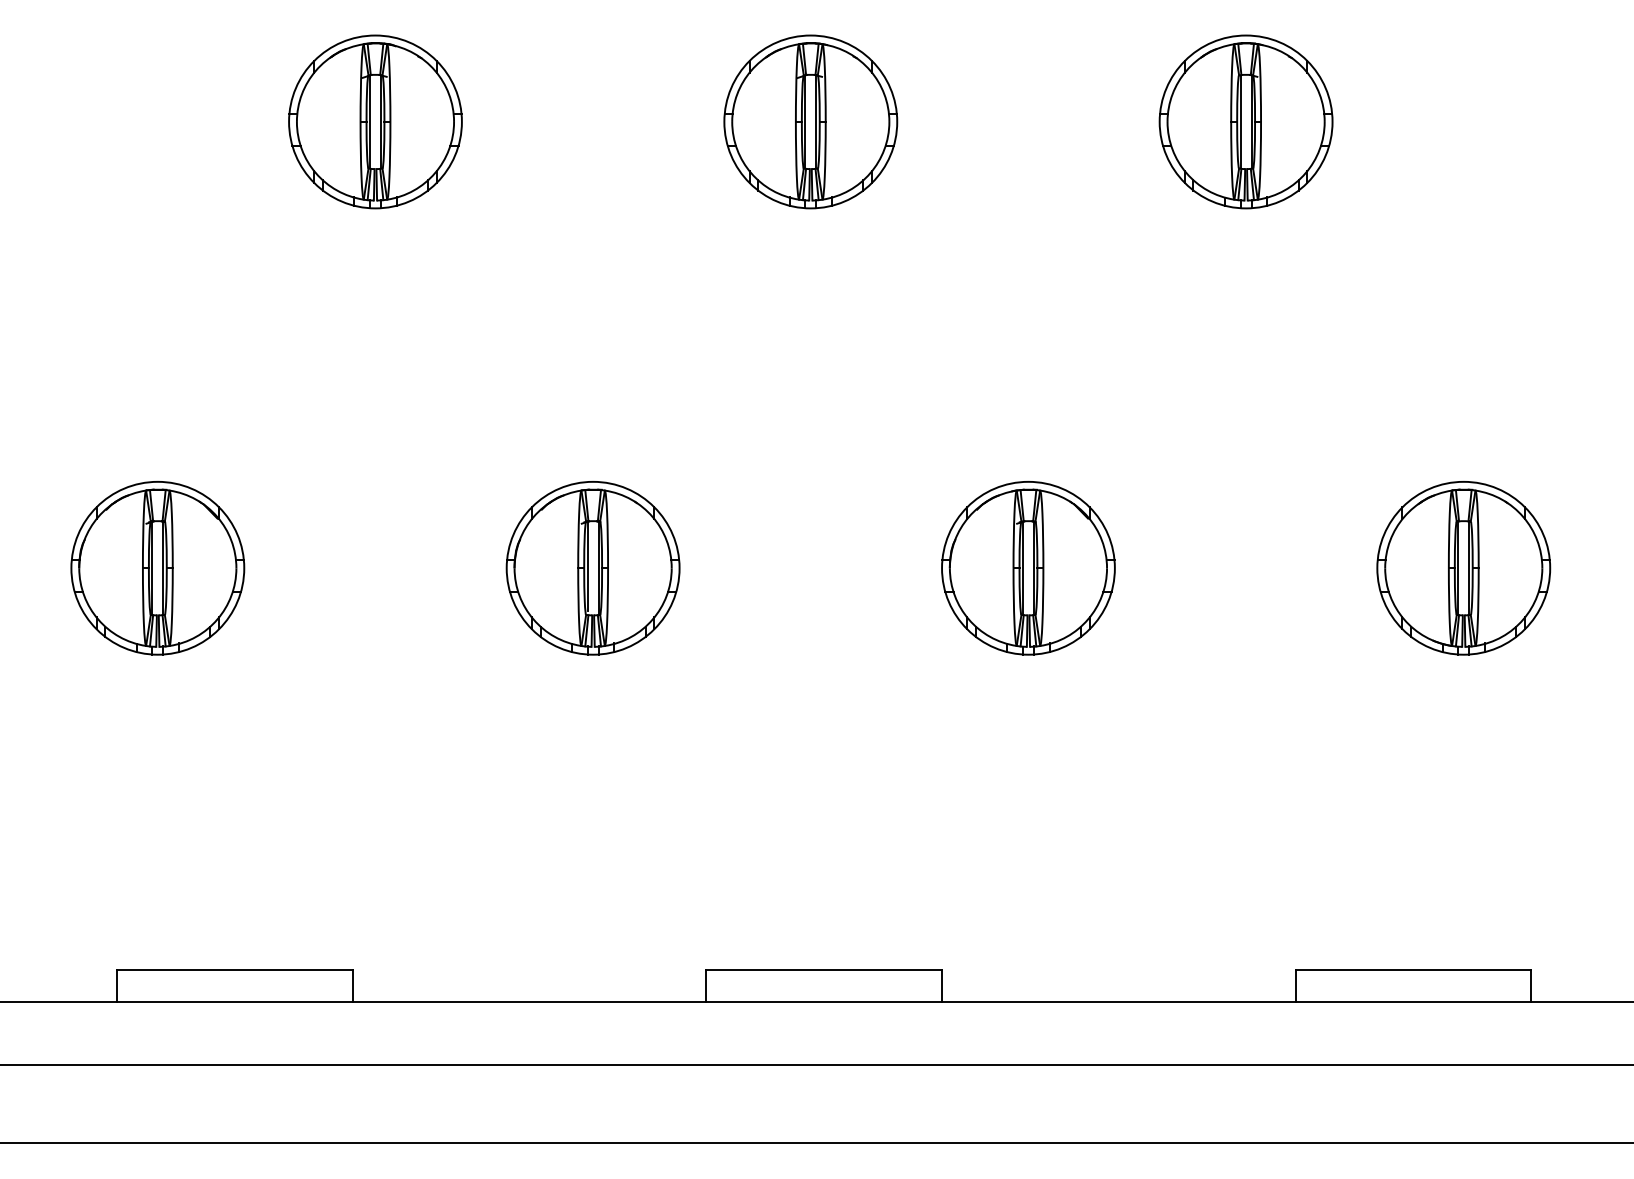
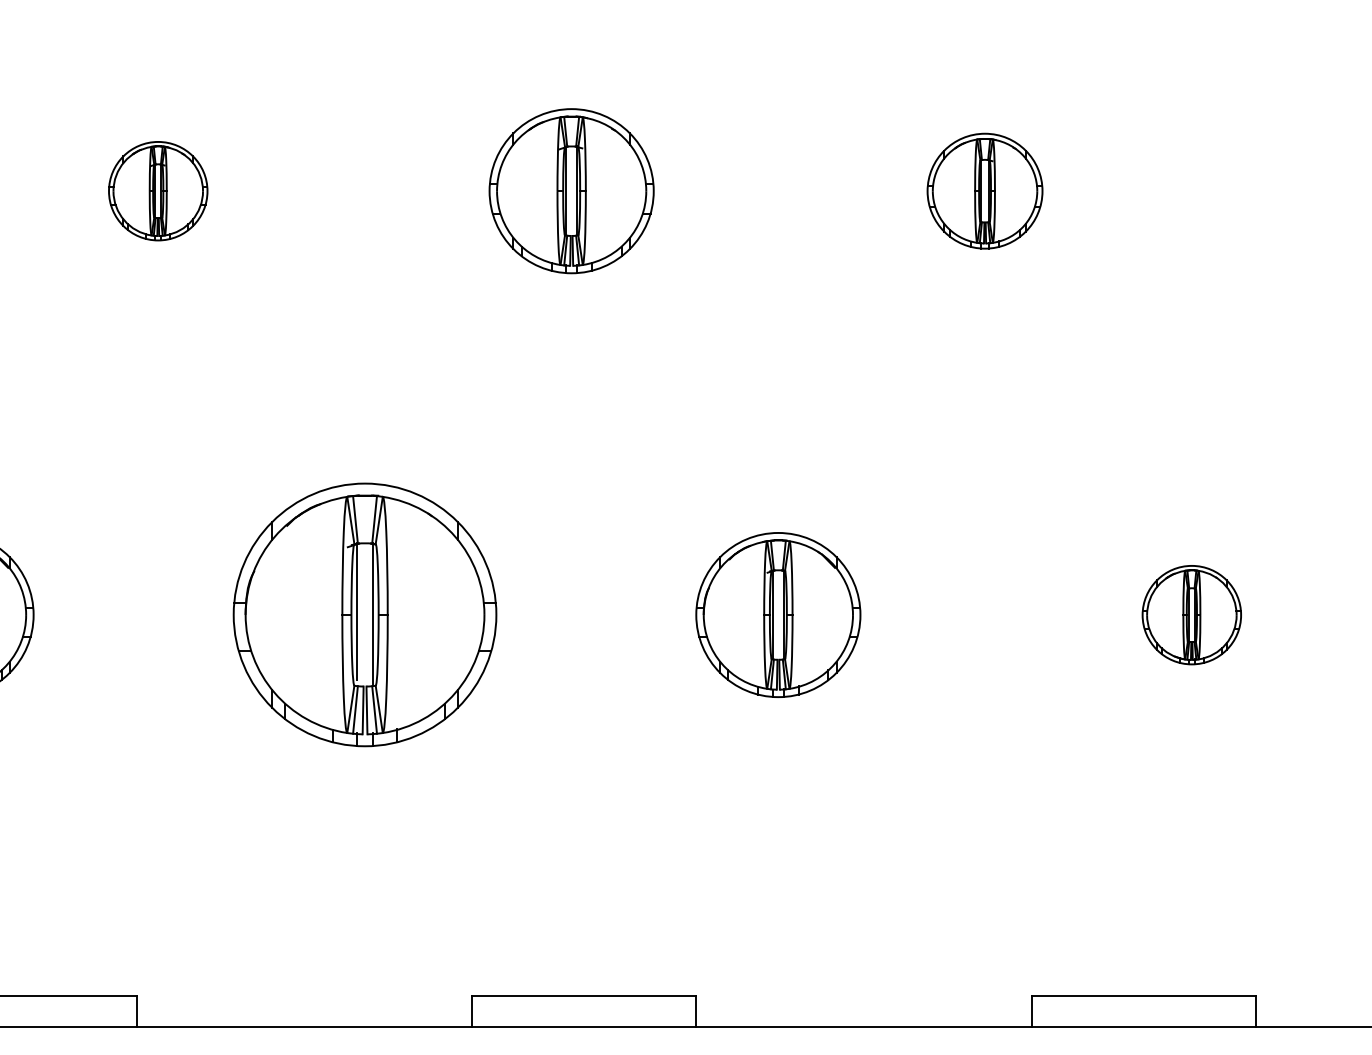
part: (375, 121) -> (158, 190), size x0.6
part: (1245, 121) -> (984, 190), size x0.7
part: (592, 568) -> (364, 615), size x1.6
part: (1463, 568) -> (1191, 615), size x0.6

